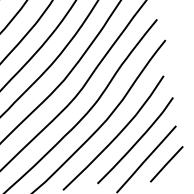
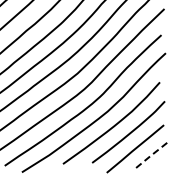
line: (166, 164) -> (151, 155), solid -> dashed

